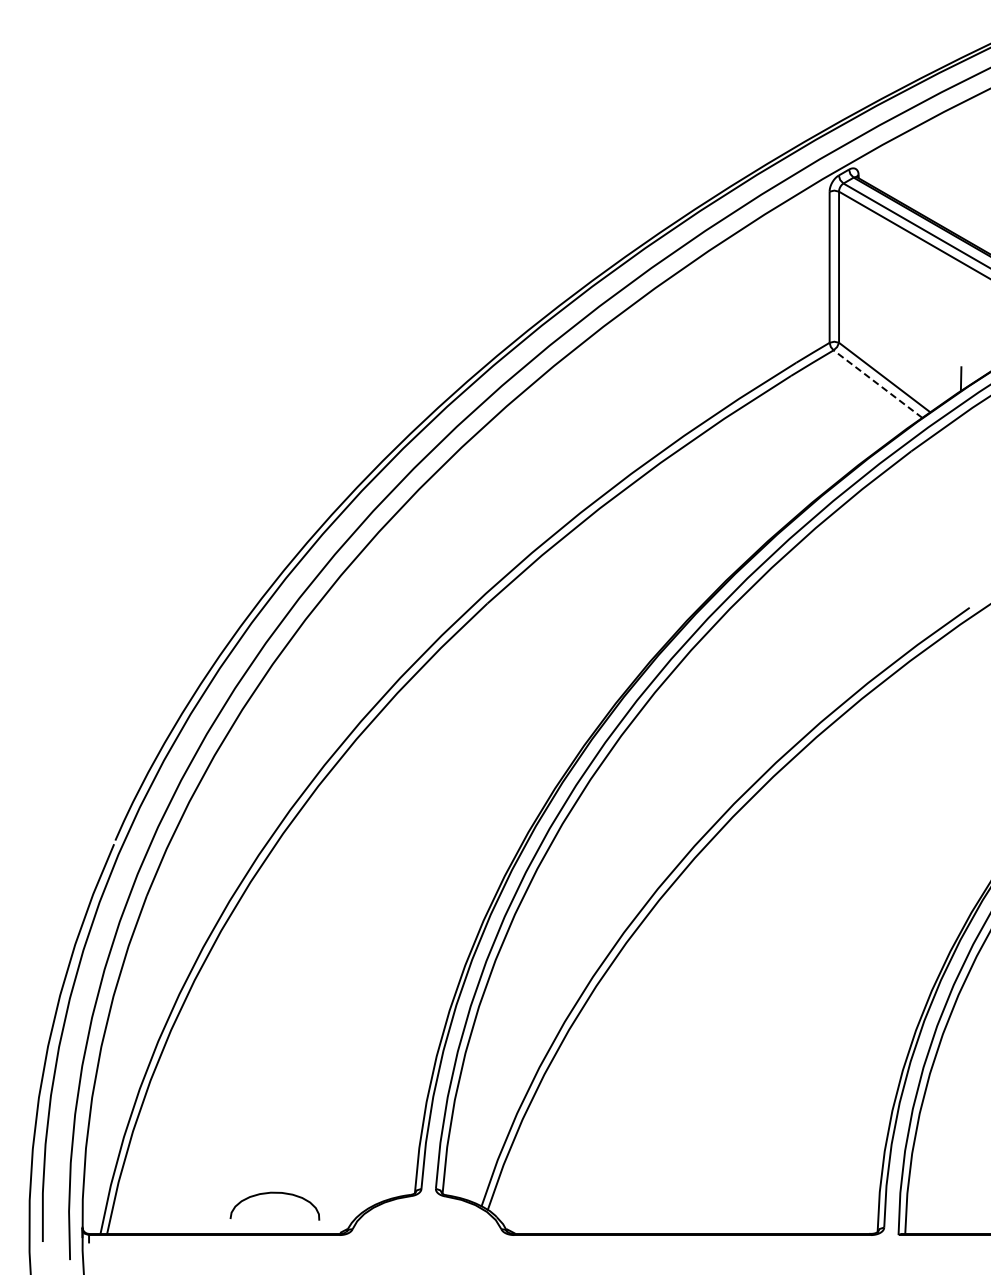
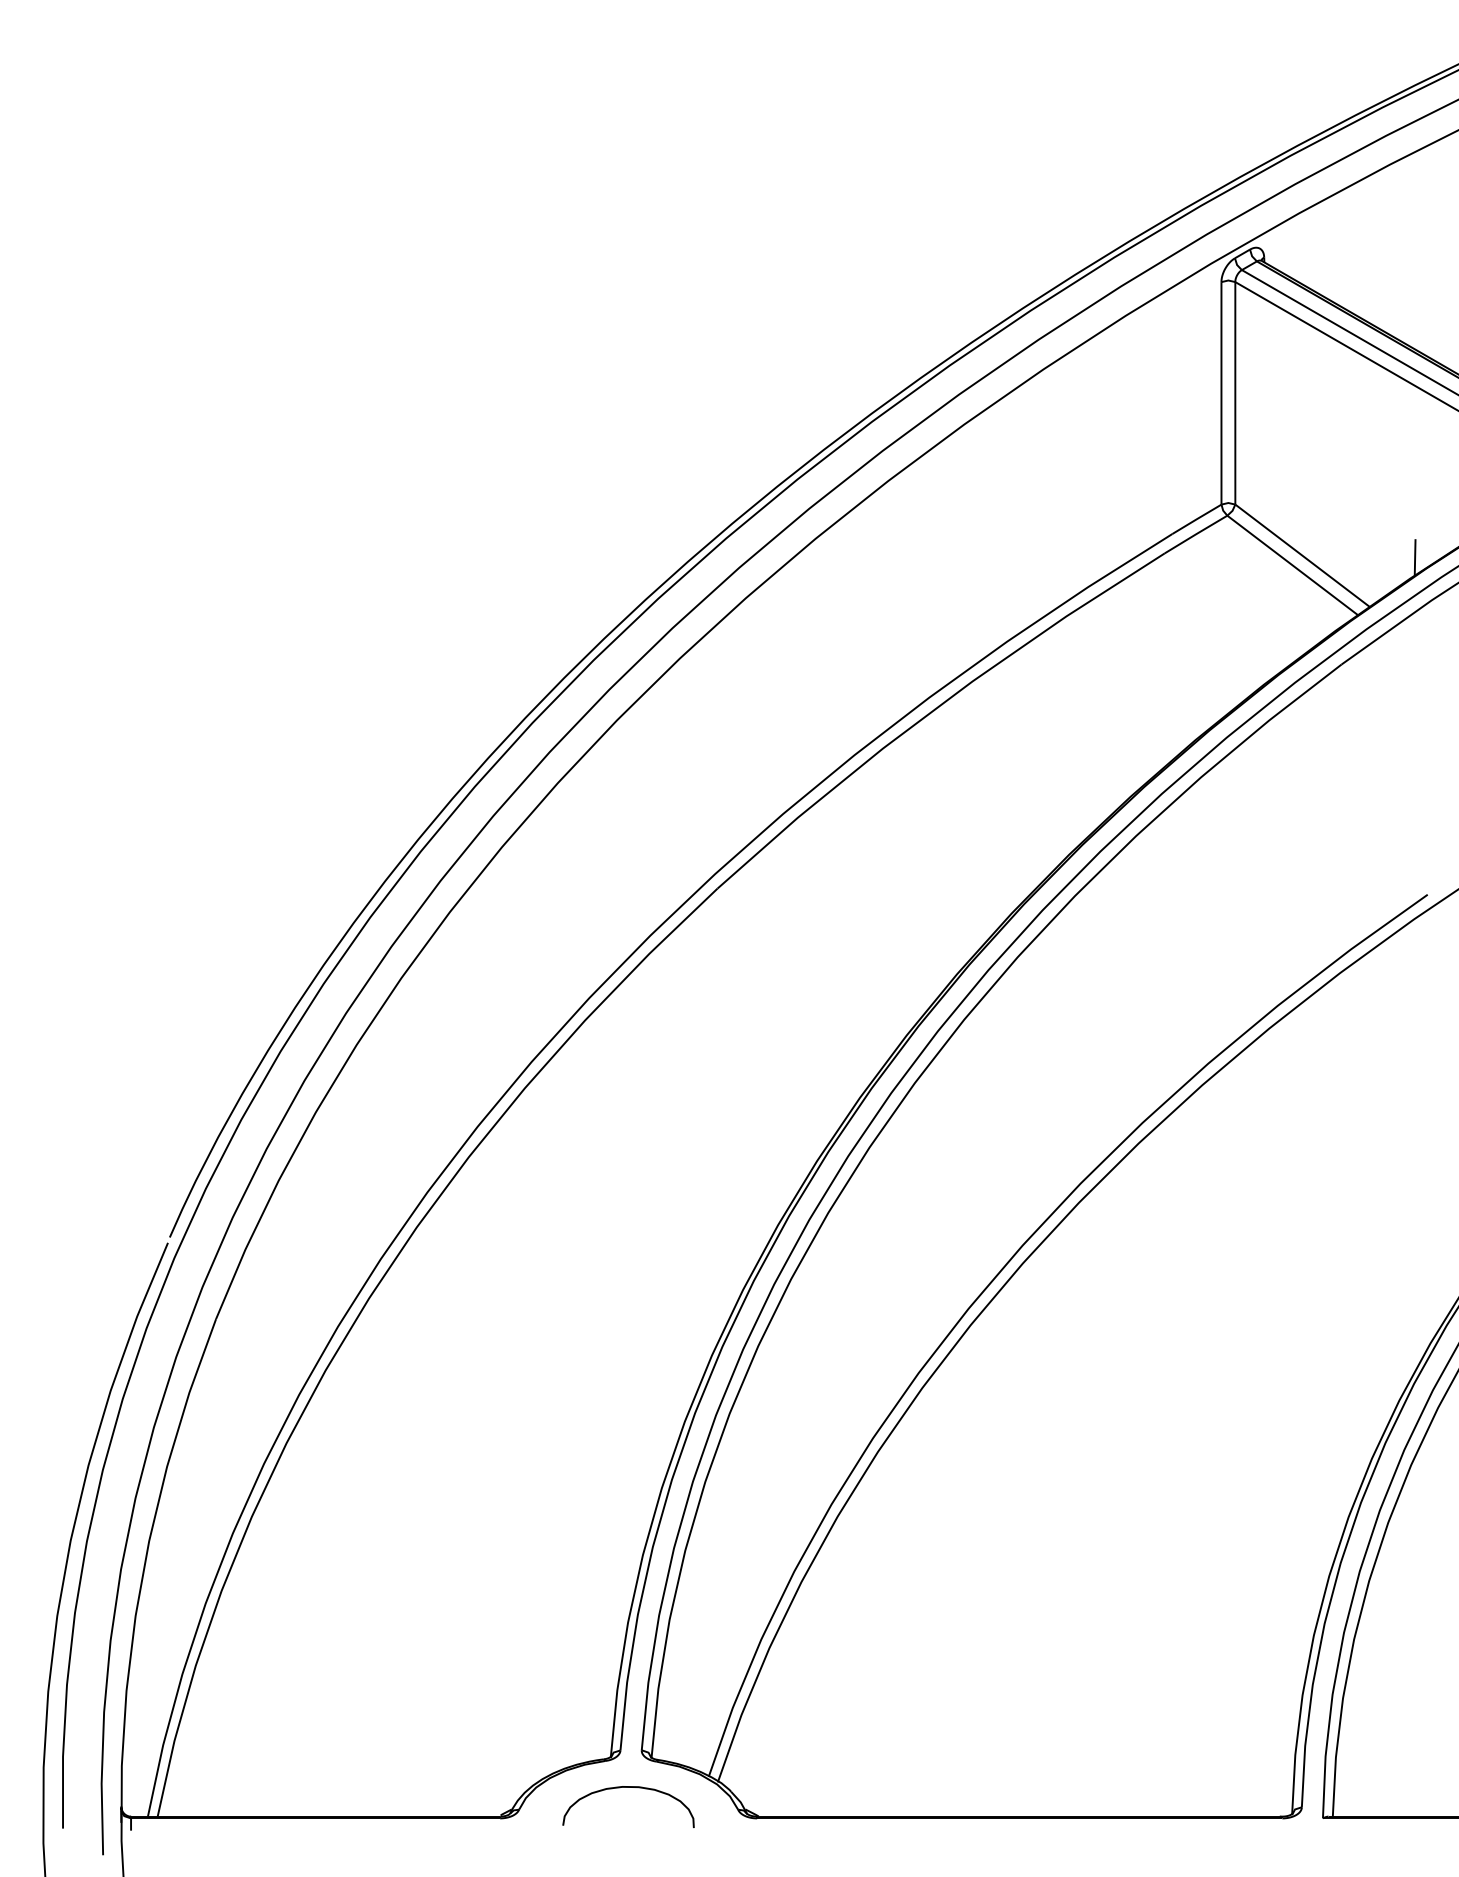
line: (877, 384) -> (1291, 565), dashed -> solid
curve: (274, 1193) -> (627, 1788), moved

